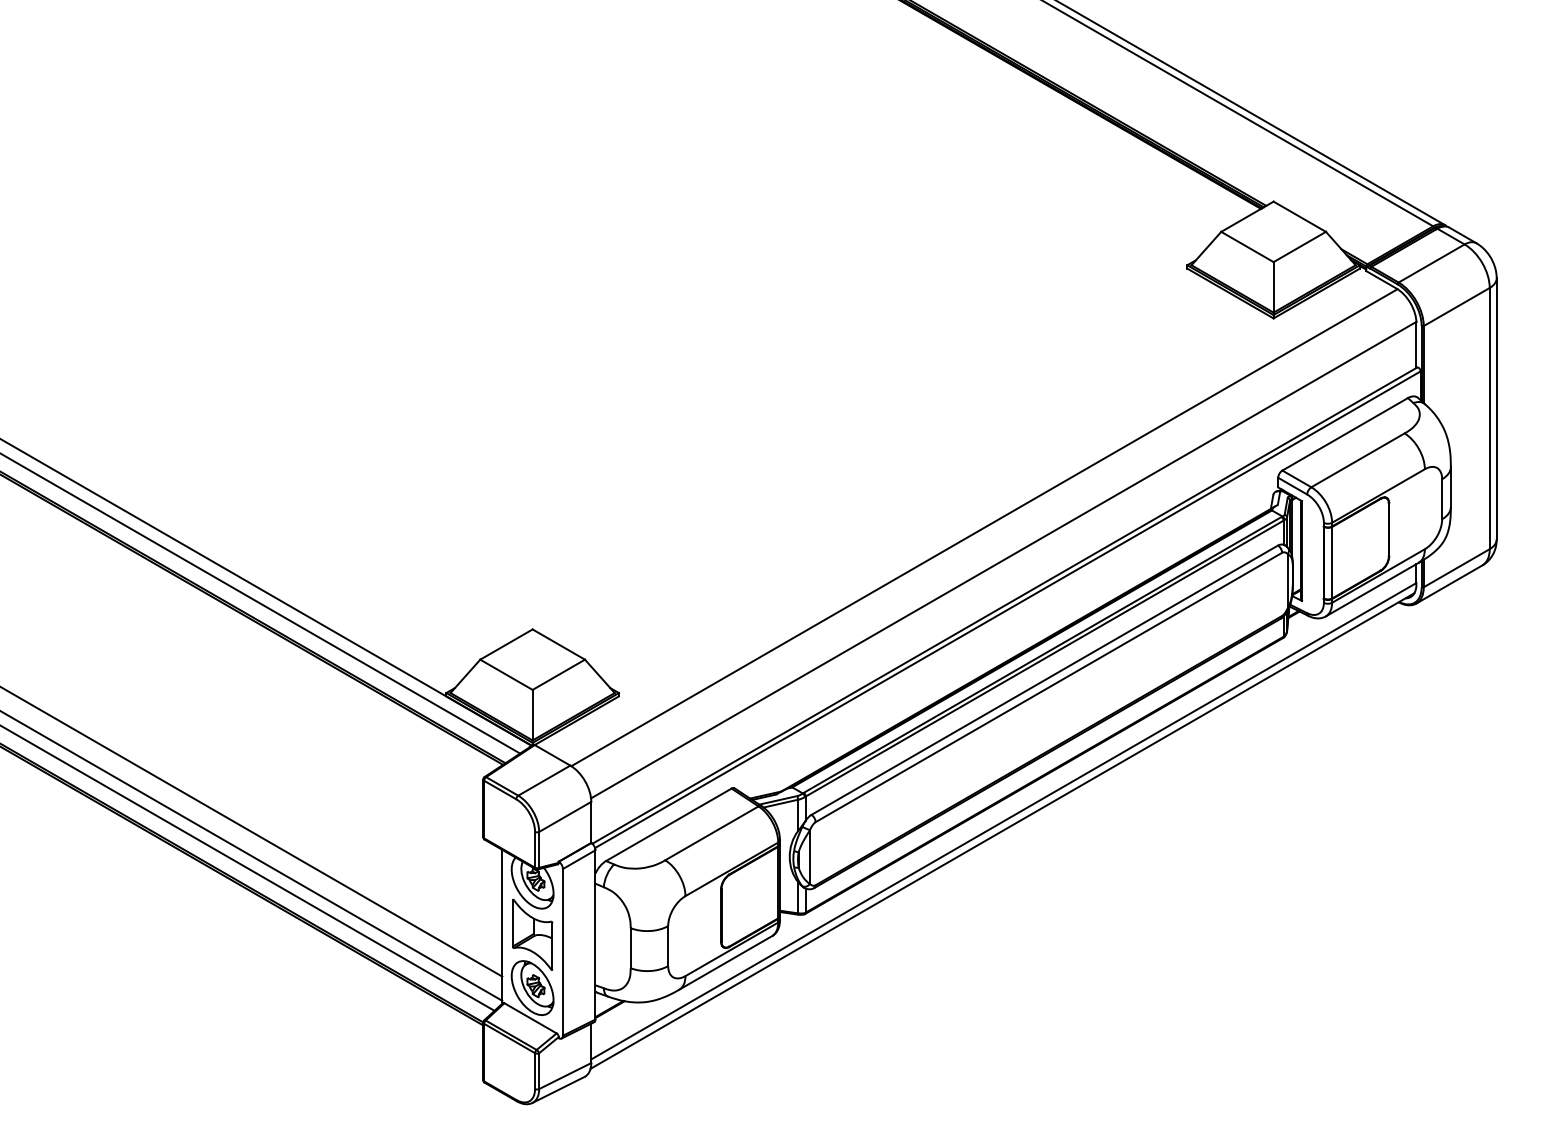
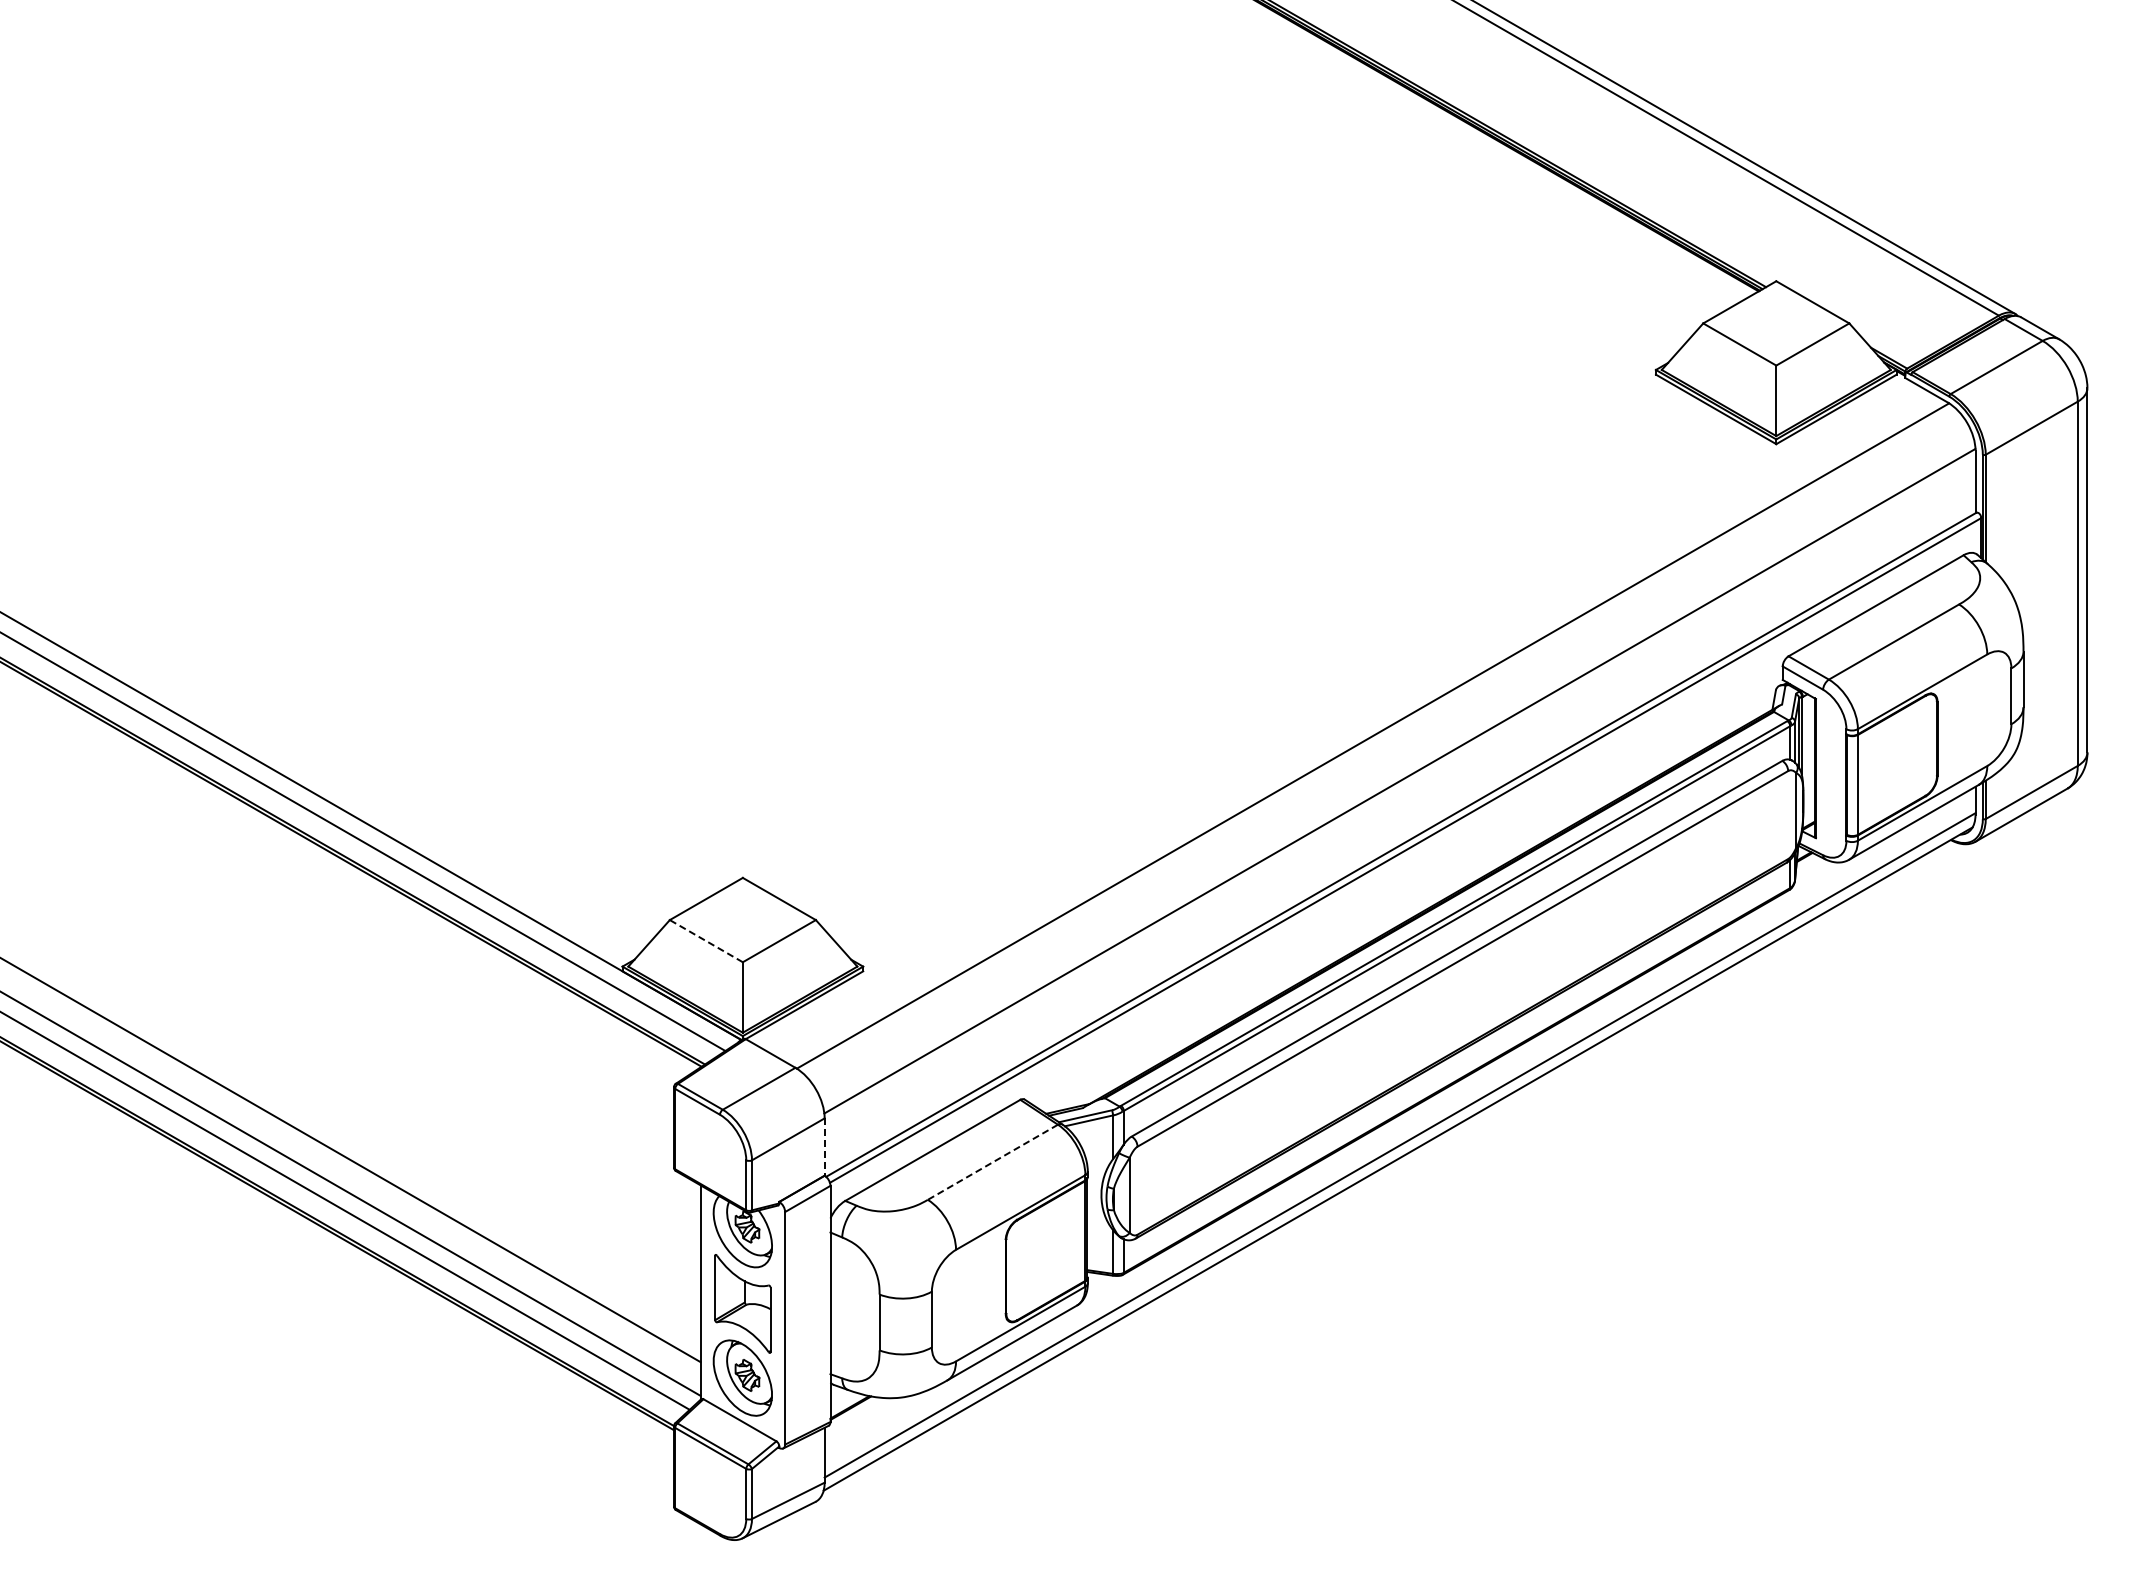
line: (505, 674) -> (705, 940), solid -> dashed
line: (591, 822) -> (824, 1147), solid -> dashed
line: (711, 833) -> (992, 1162), solid -> dashed

